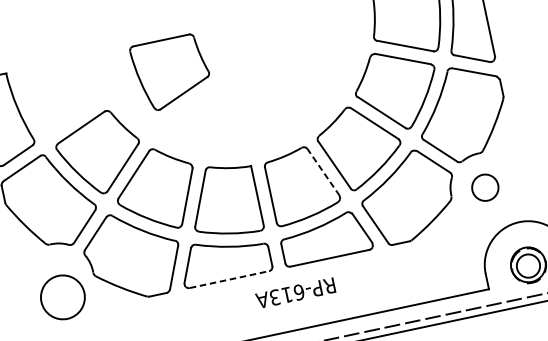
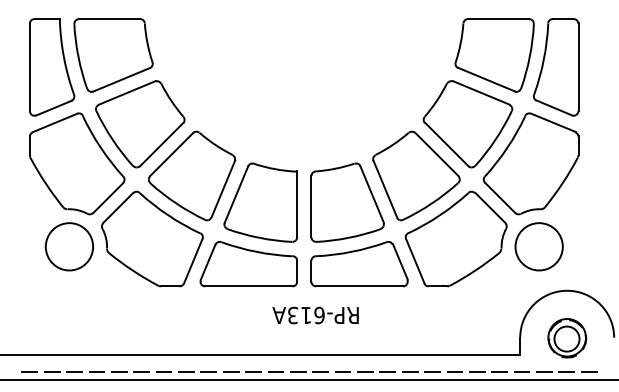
part: (171, 72) -> (113, 55), moved
line: (323, 172) -> (372, 194), dashed -> solid
part: (484, 187) -> (538, 246), size x1.67
line: (230, 279) -> (249, 286), dashed -> solid
part: (61, 297) -> (68, 246), moved

